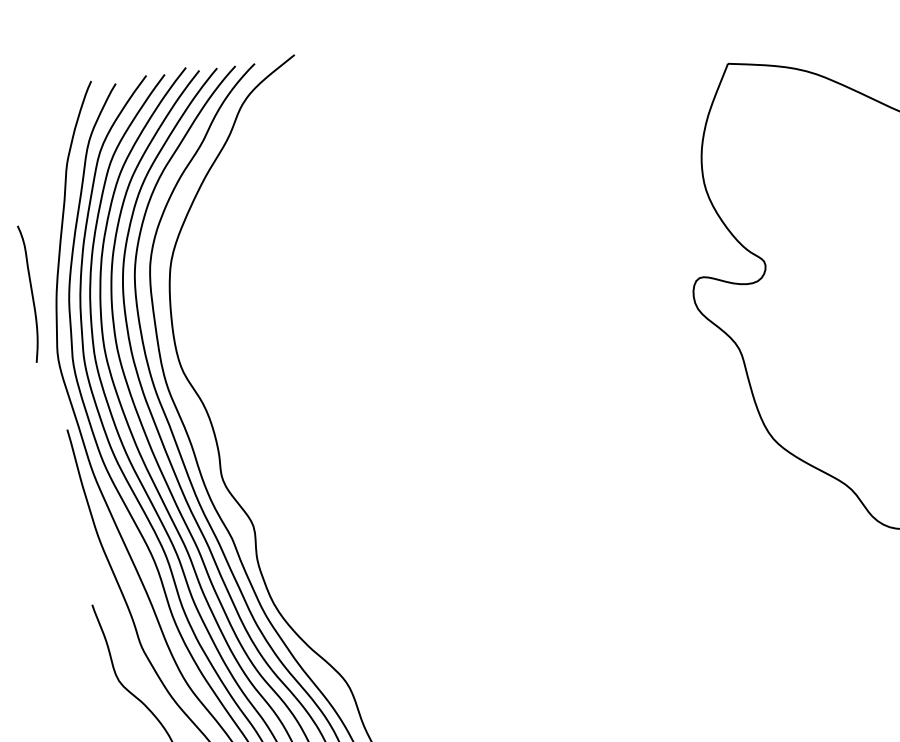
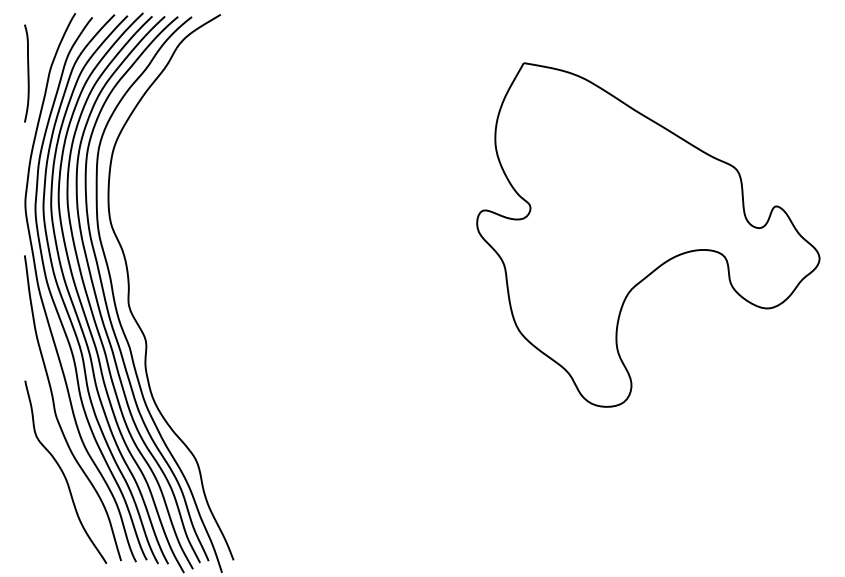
curve: (30, 293) -> (27, 73), moved

